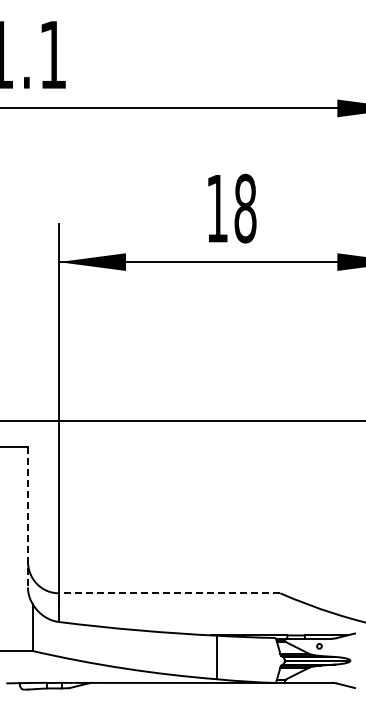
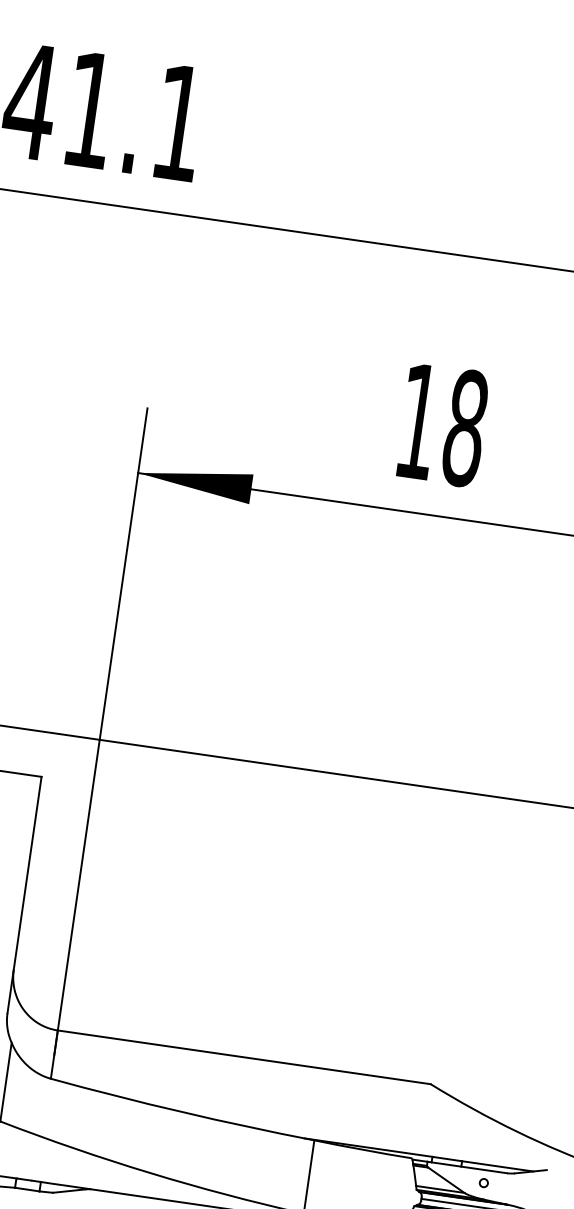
line: (28, 517) -> (25, 895), dashed -> solid
line: (169, 593) -> (244, 1057), dashed -> solid

